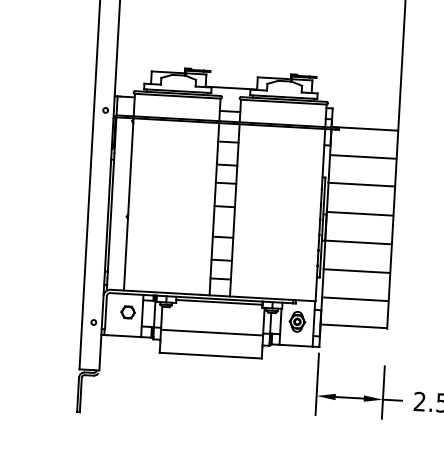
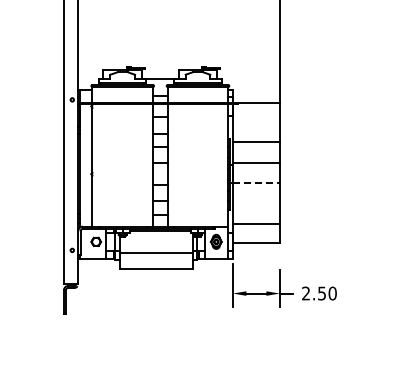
line: (361, 156) -> (255, 122), removed
line: (358, 242) -> (256, 183), solid -> dashed
line: (355, 270) -> (255, 203), removed

